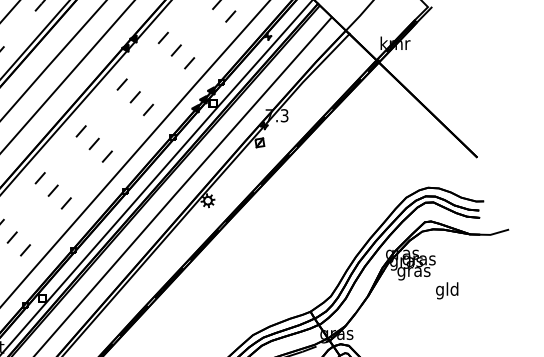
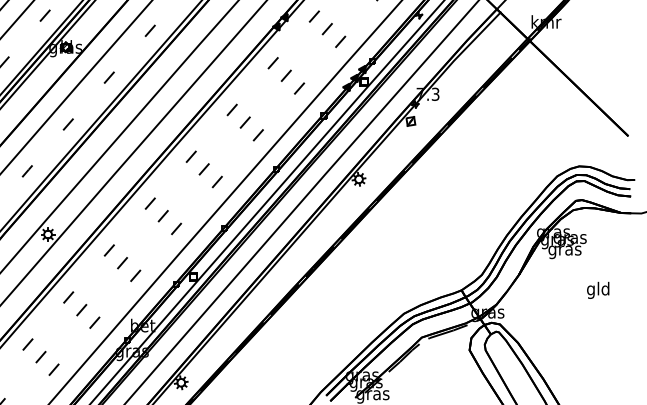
text: (447, 289) -> (598, 289), moved

